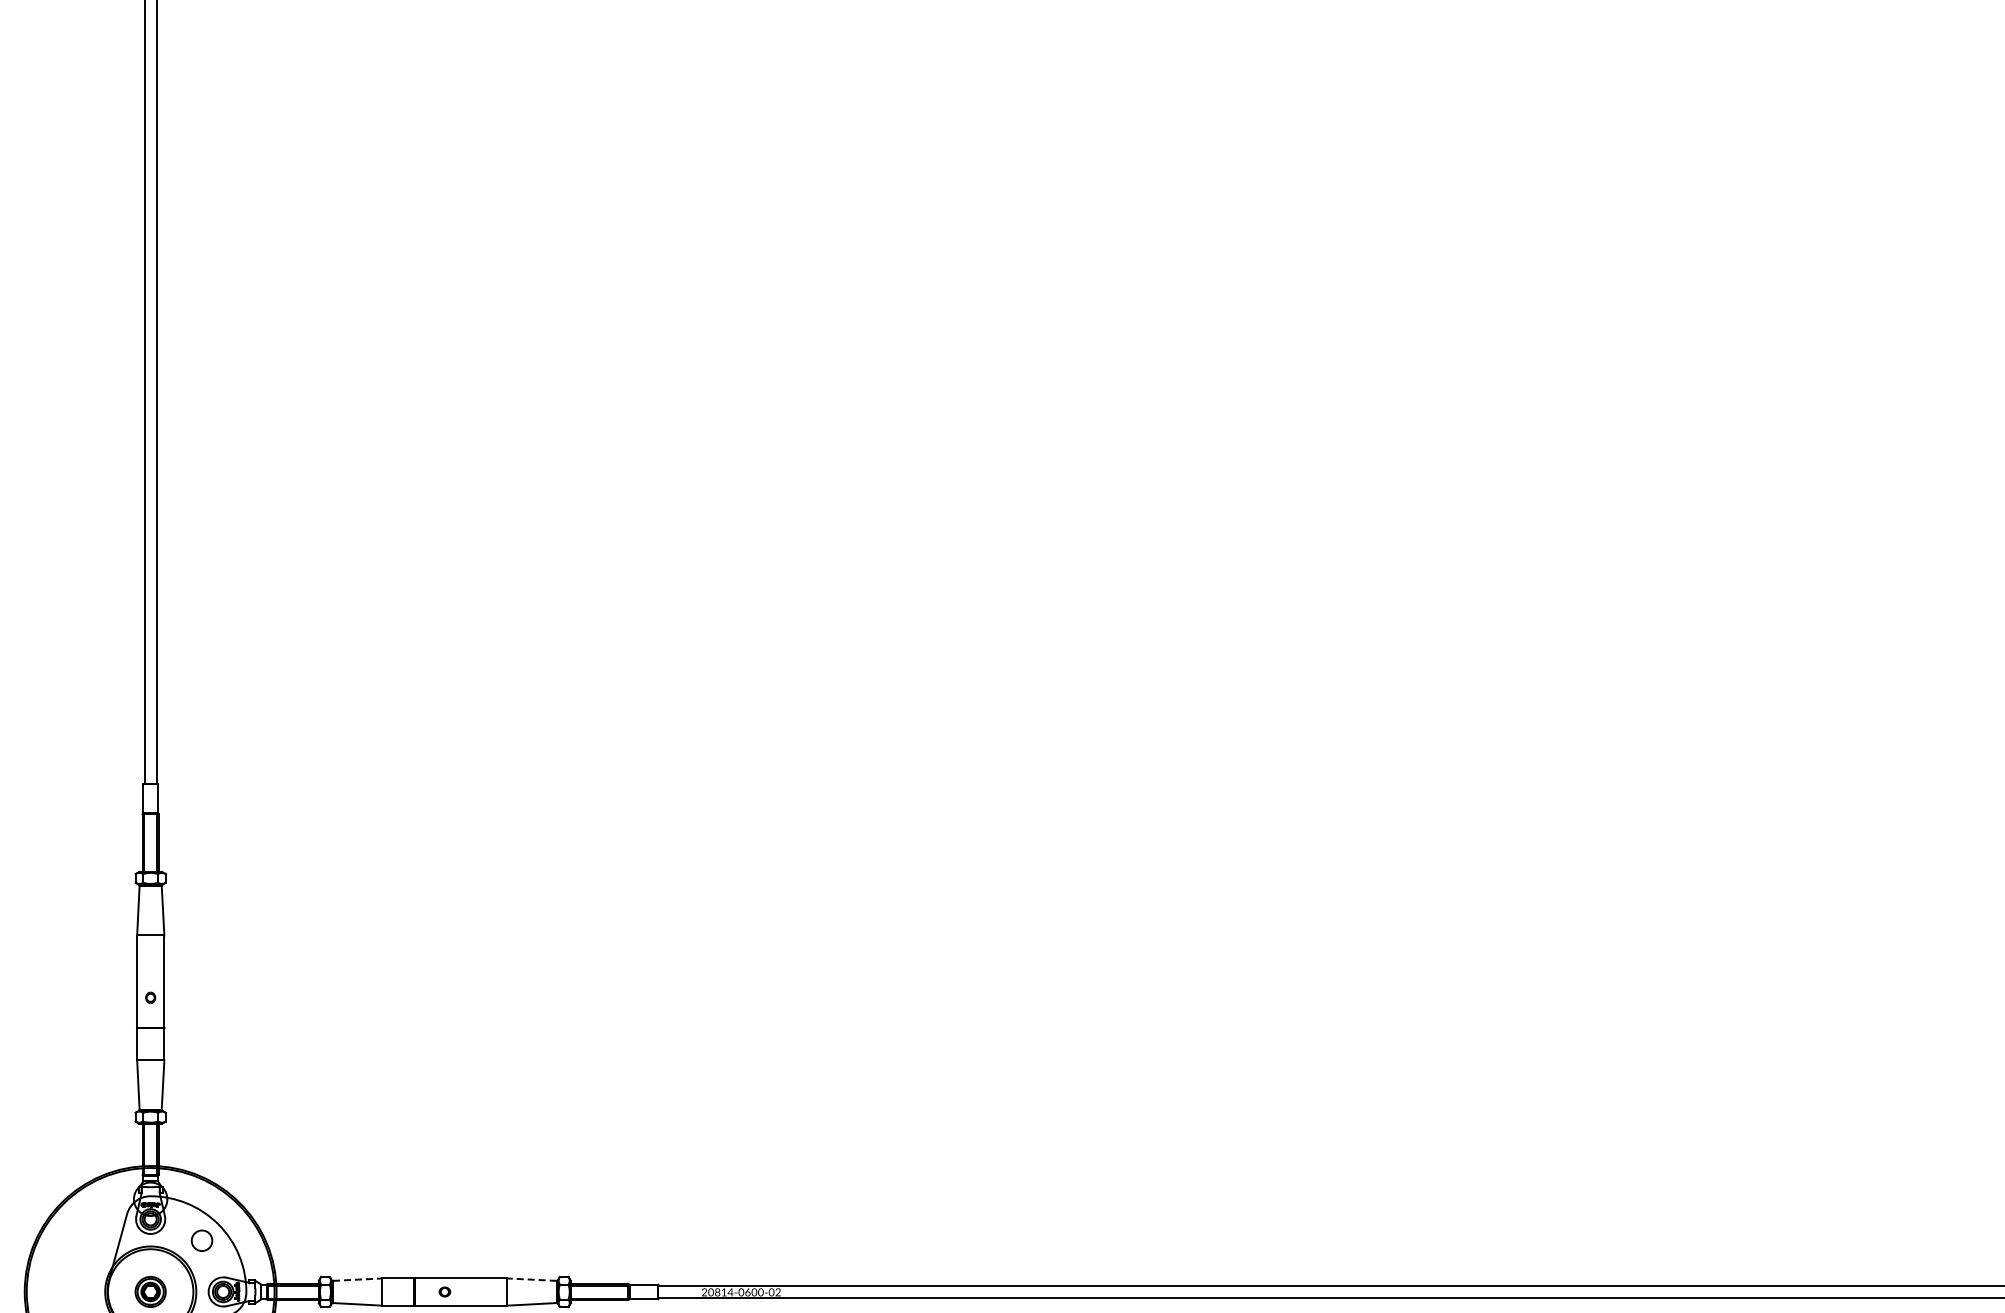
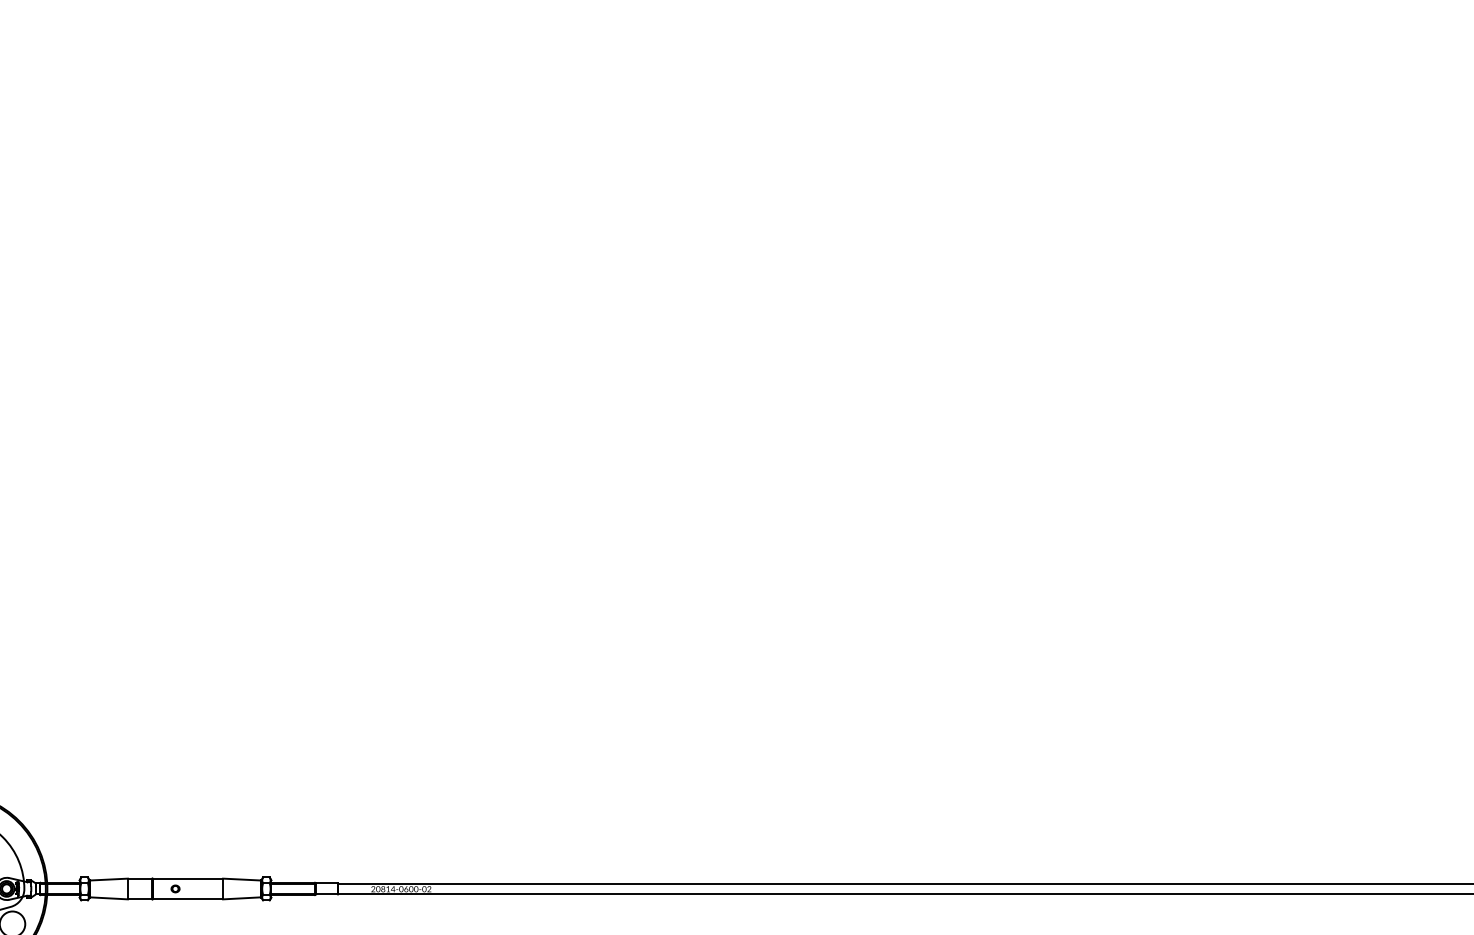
line: (357, 1279) -> (108, 879), dashed -> solid
line: (531, 1279) -> (241, 879), dashed -> solid

